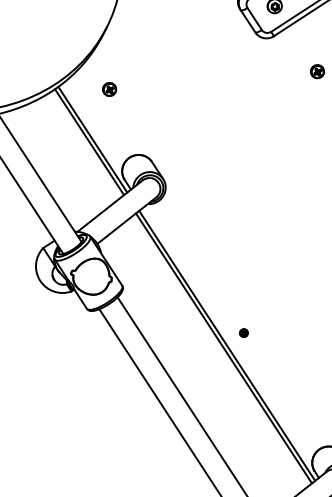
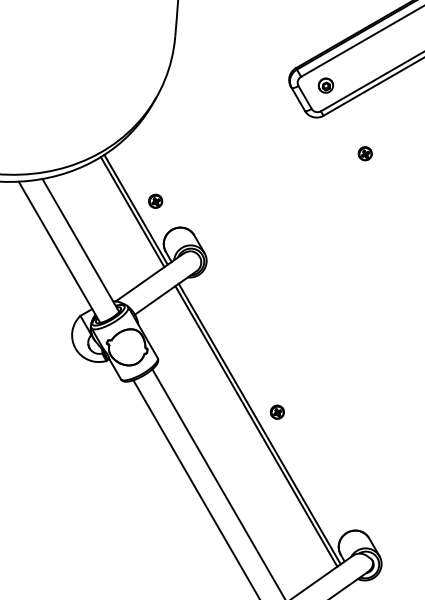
part: (109, 88) -> (155, 200), moved
part: (243, 332) -> (276, 411), size x1.67

